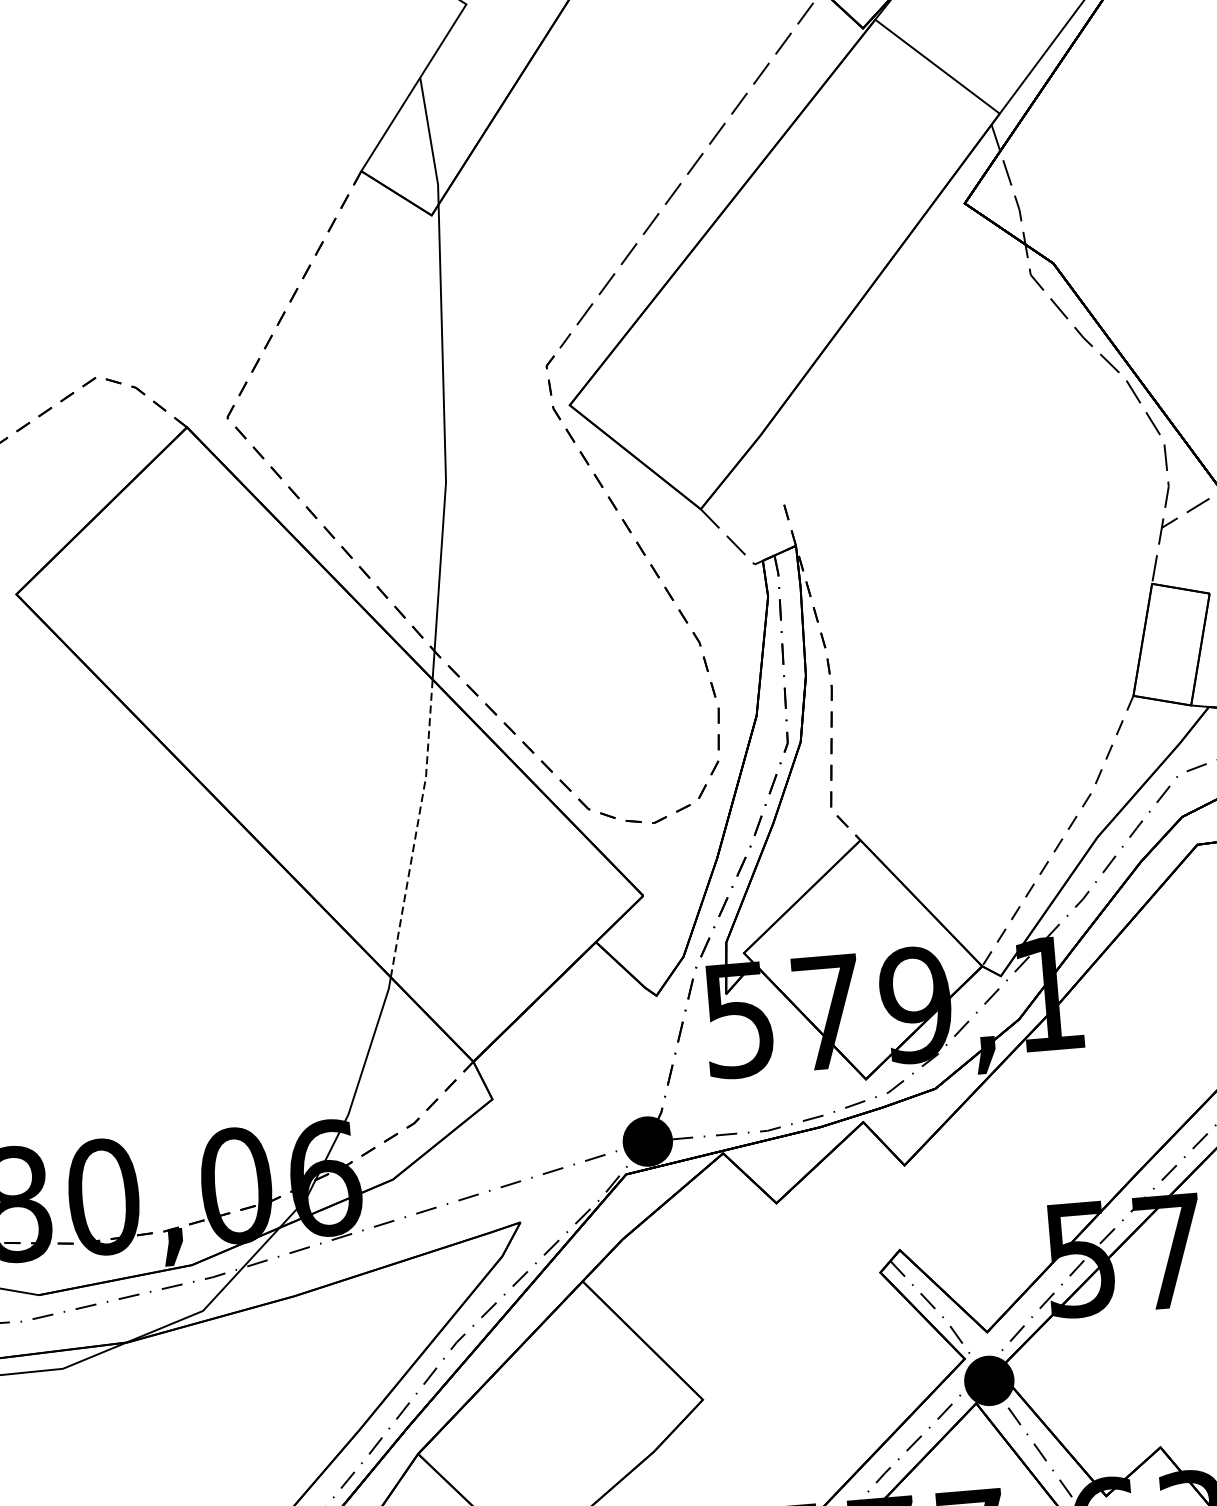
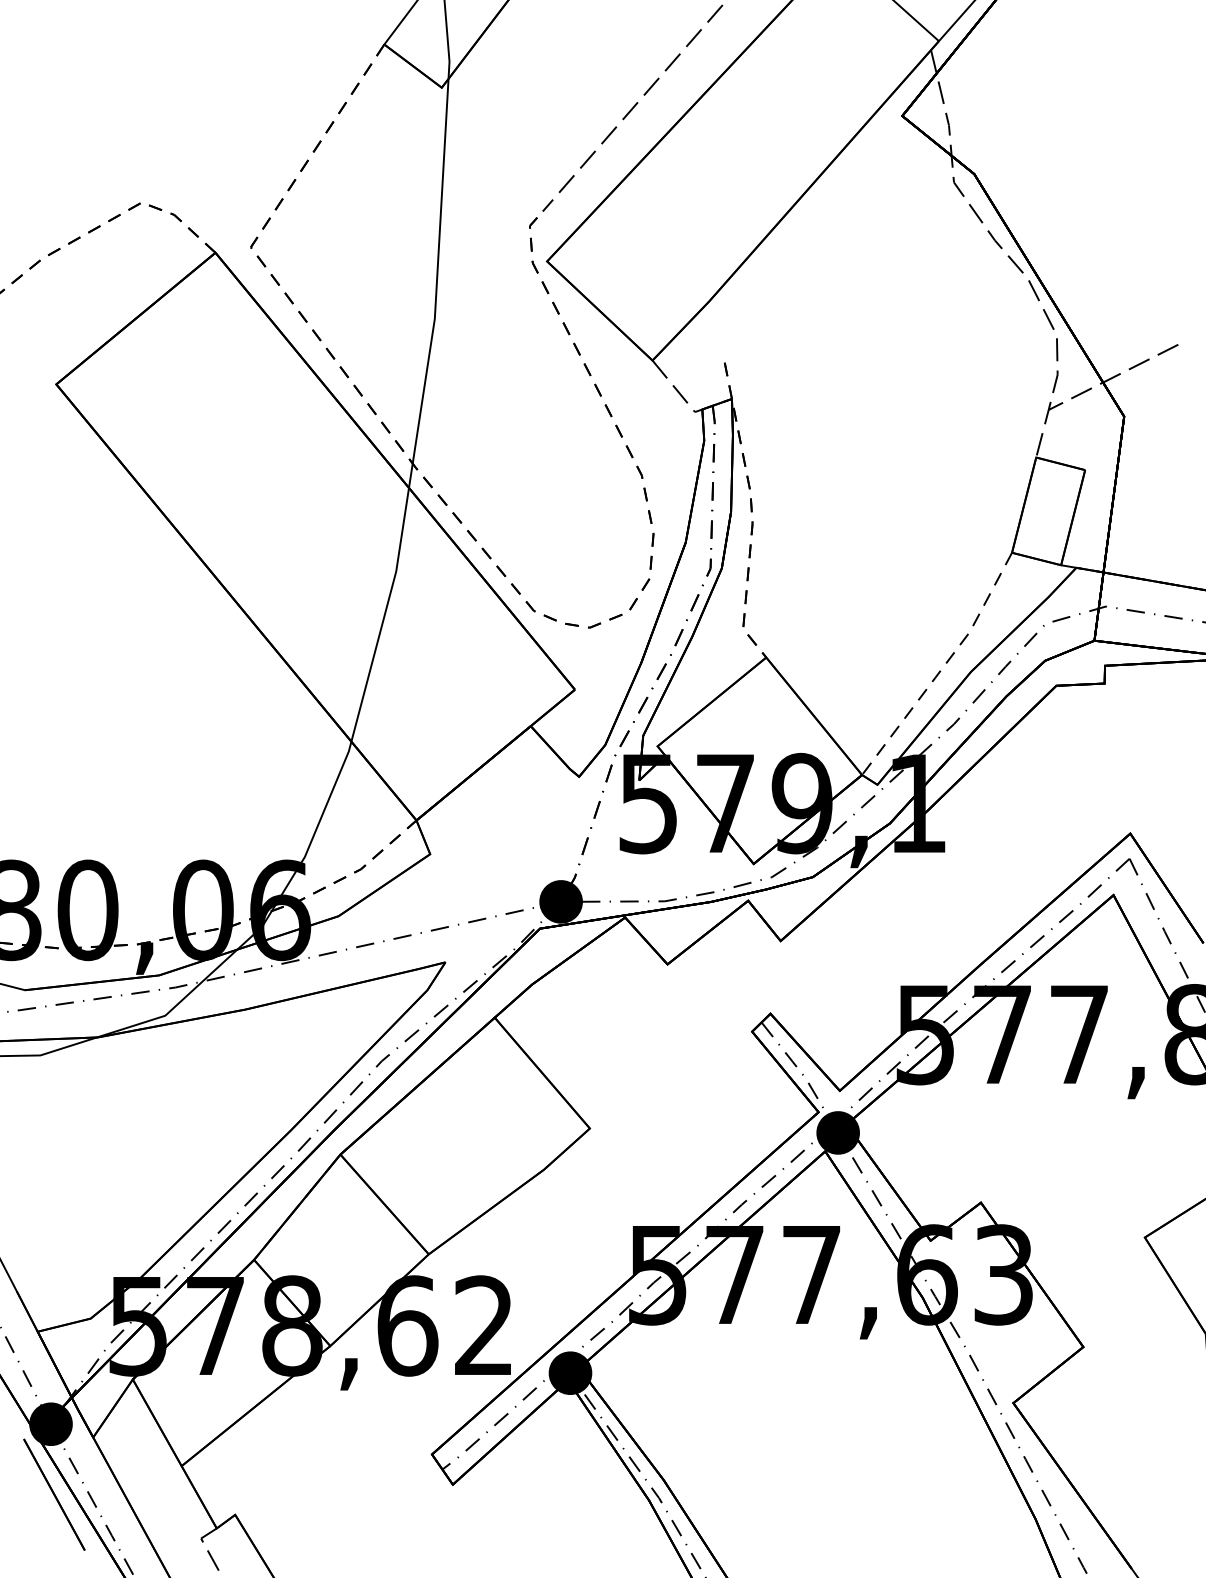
line: (416, 828) -> (384, 615), dashed -> solid

